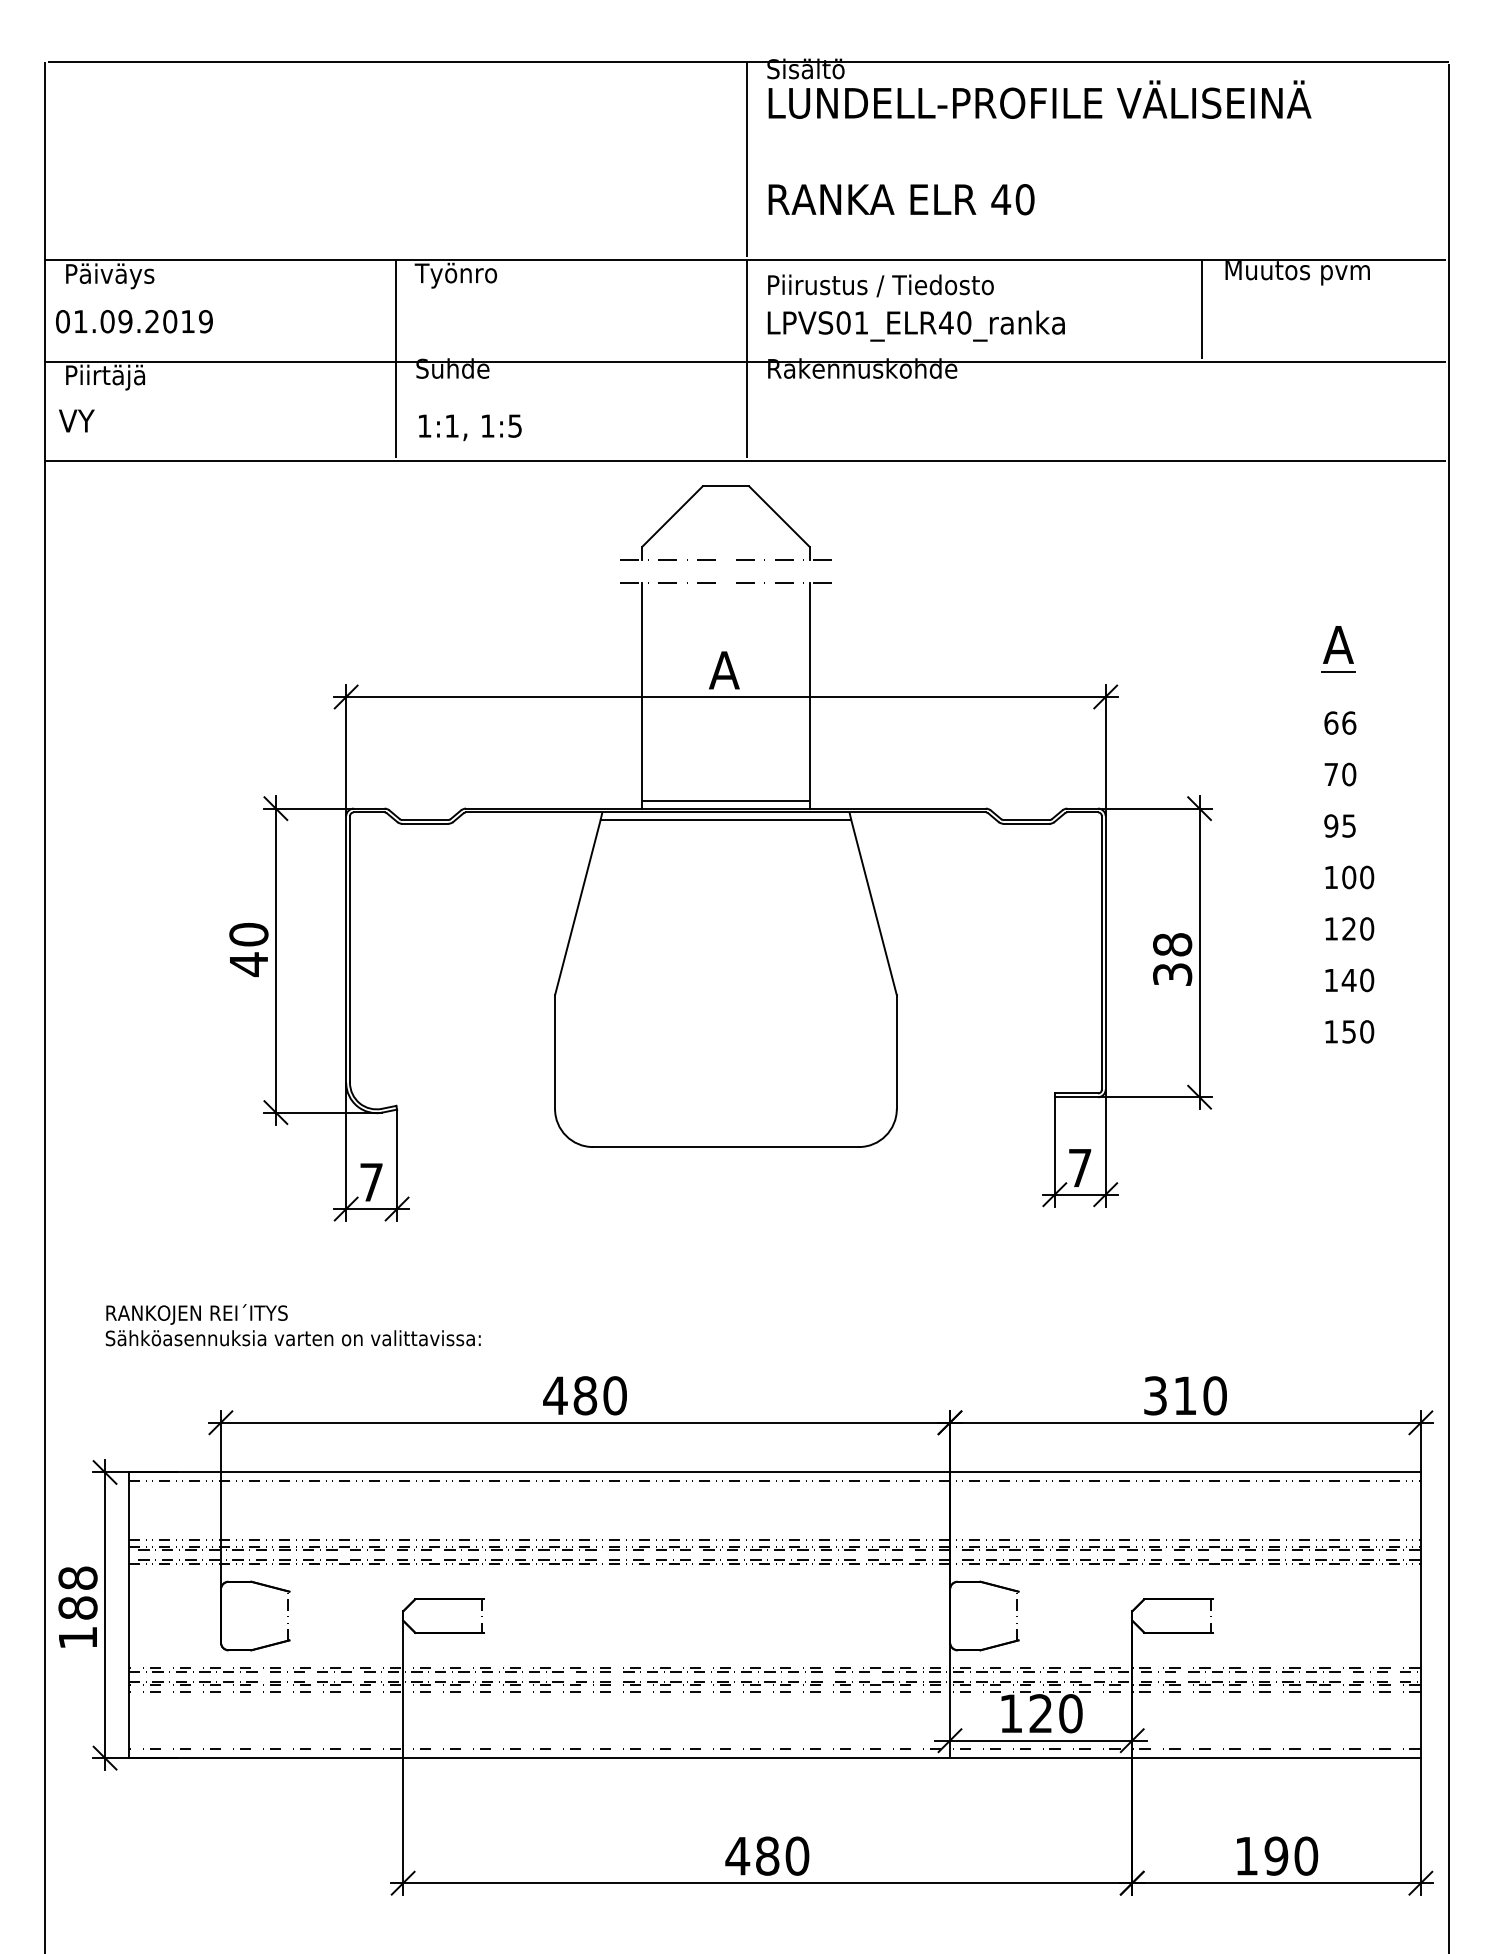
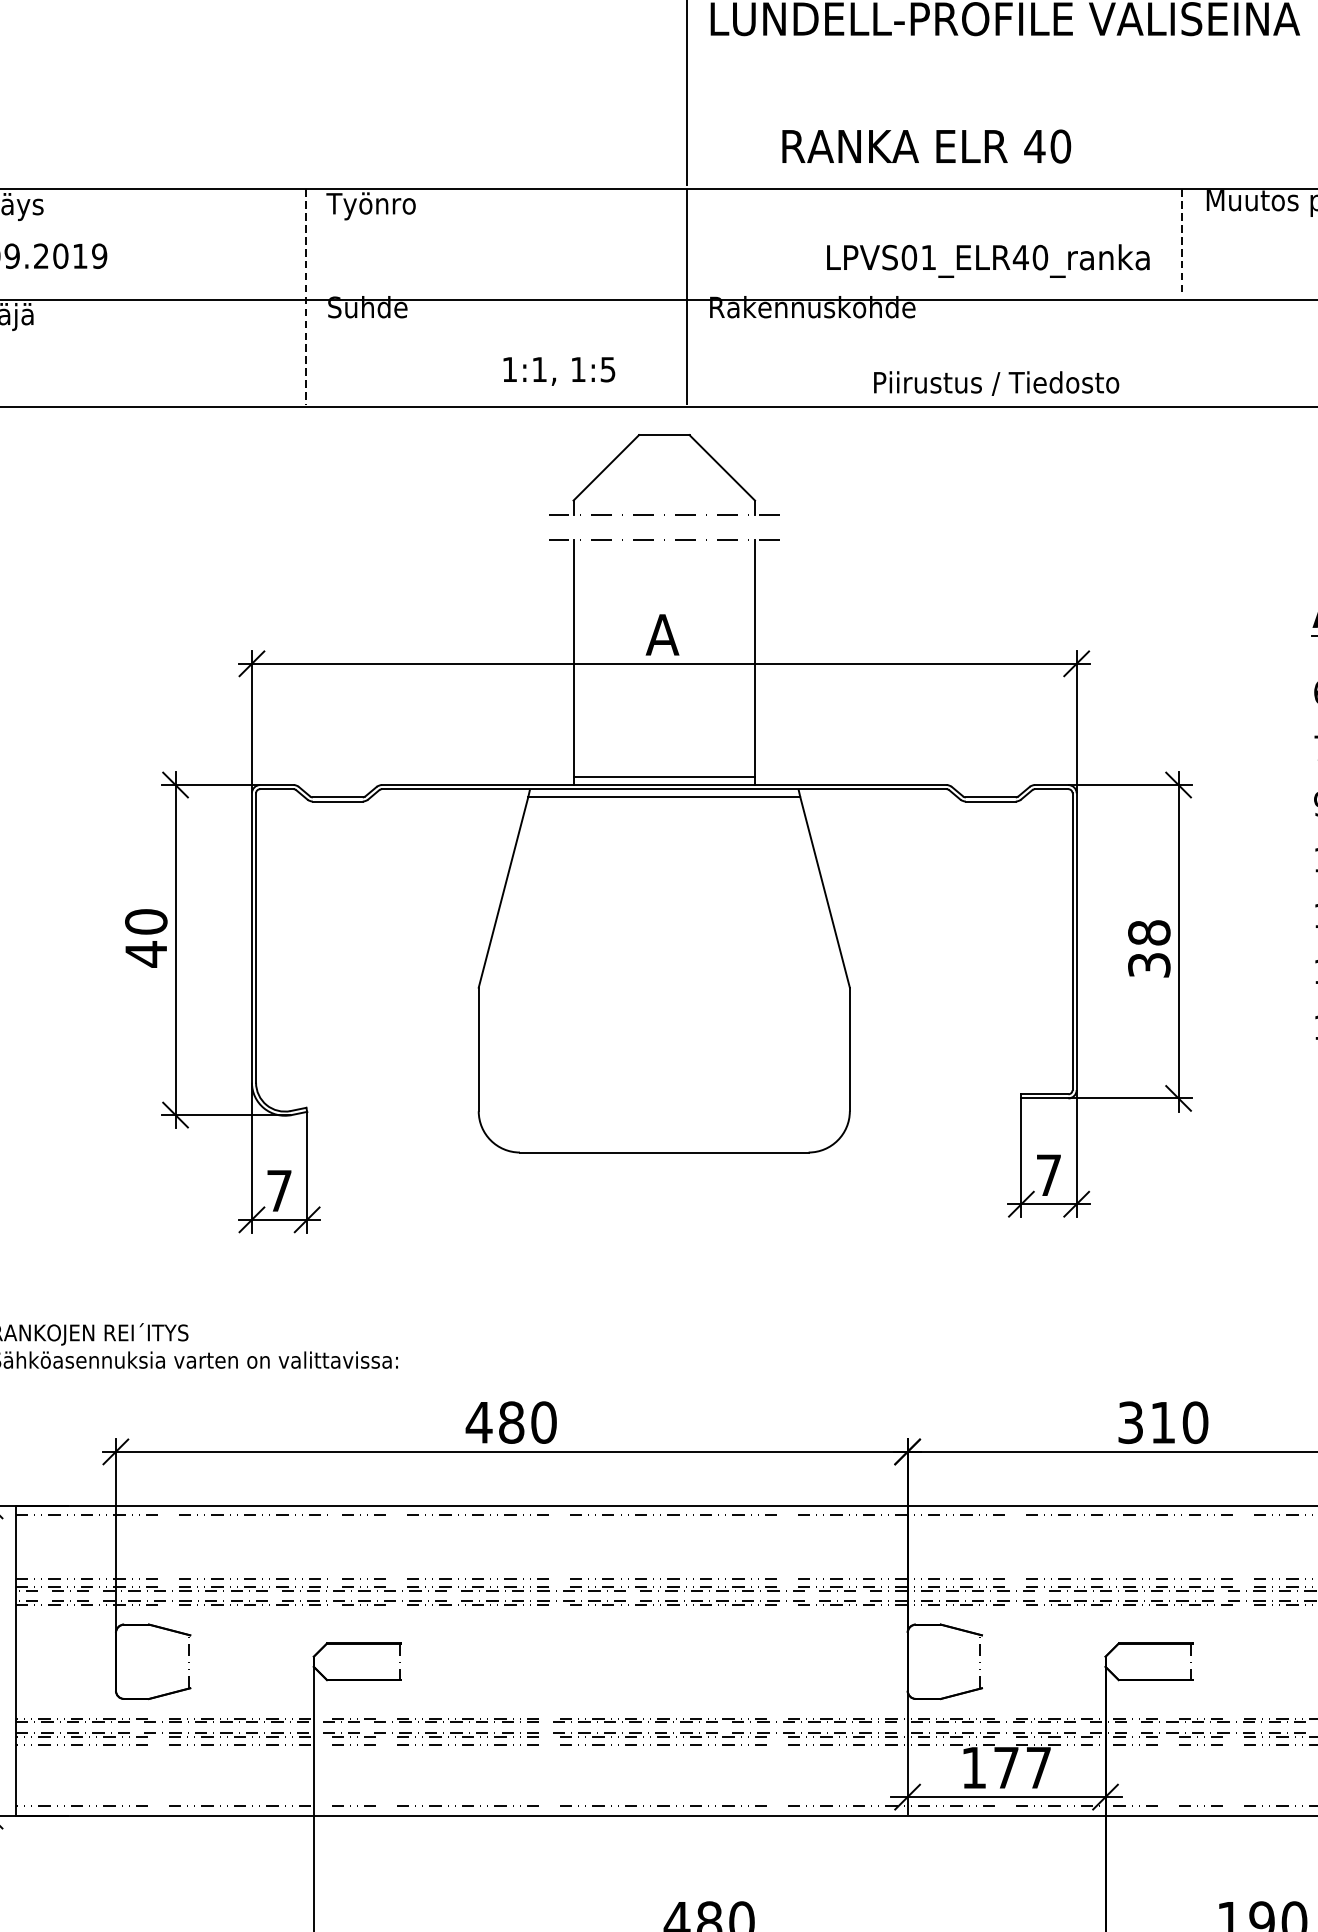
text: (901, 199) -> (926, 146), moved
text: (880, 285) -> (996, 383), moved
line: (1202, 309) -> (1181, 243), solid -> dashed
text: (915, 325) -> (987, 260), moved
line: (396, 359) -> (306, 297), solid -> dashed
text: (470, 427) -> (559, 371), moved
text: (1055, 1713) -> (1022, 1767), 120 -> 177

